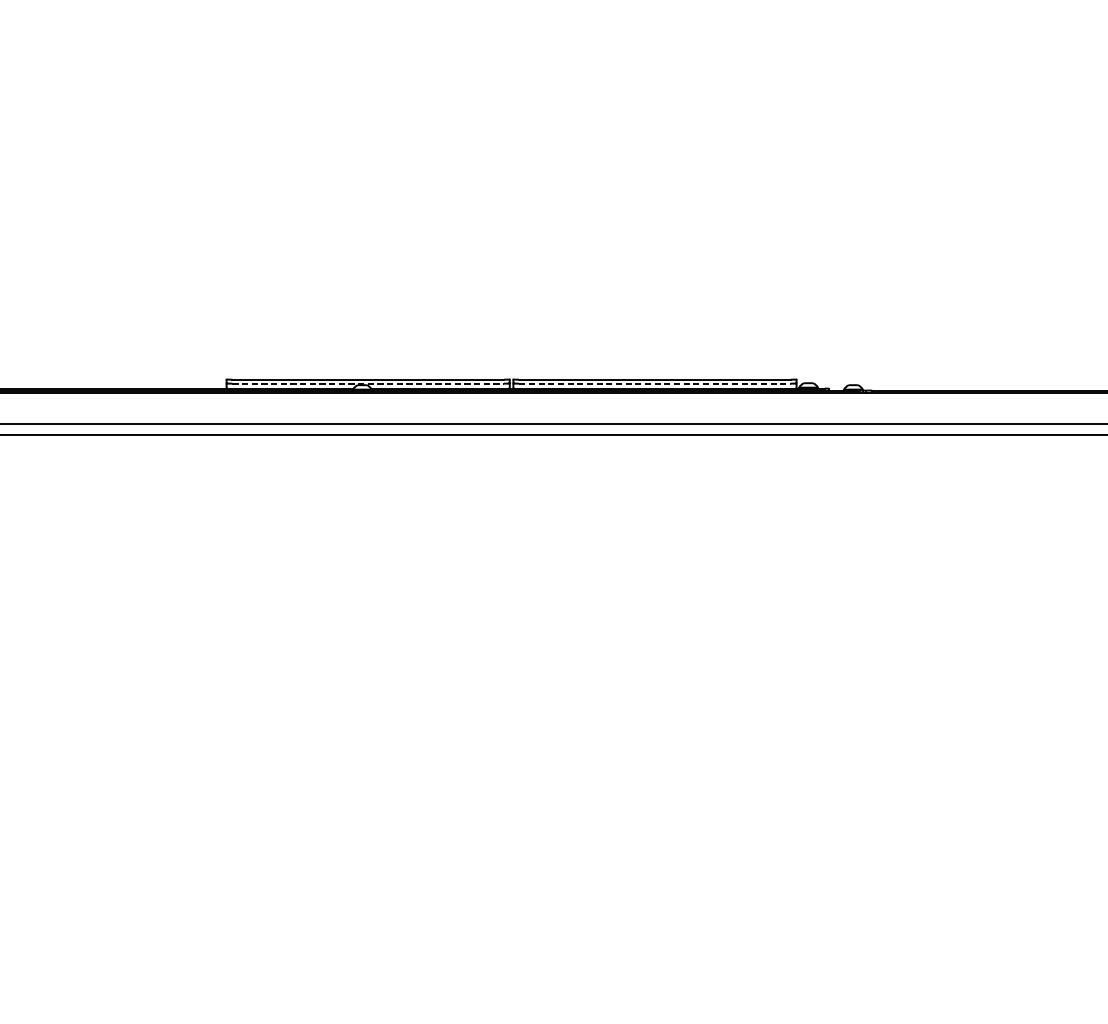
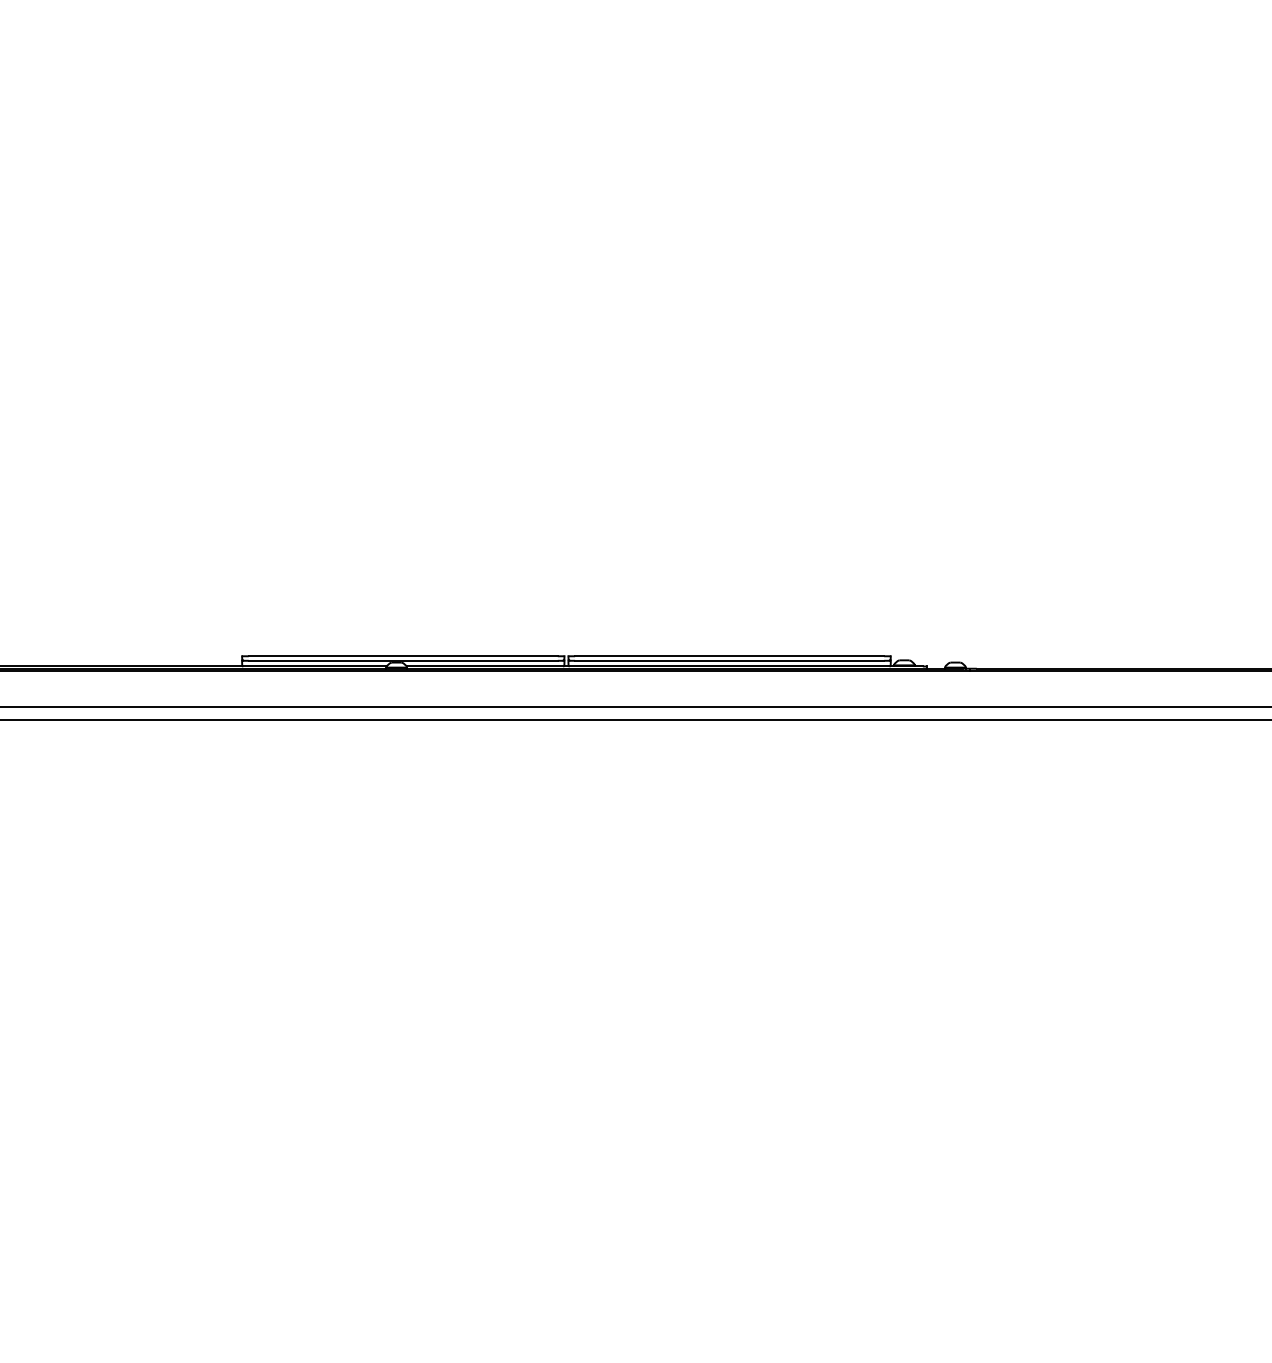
line: (368, 383) -> (403, 660), dashed -> solid
line: (654, 383) -> (729, 660), dashed -> solid

